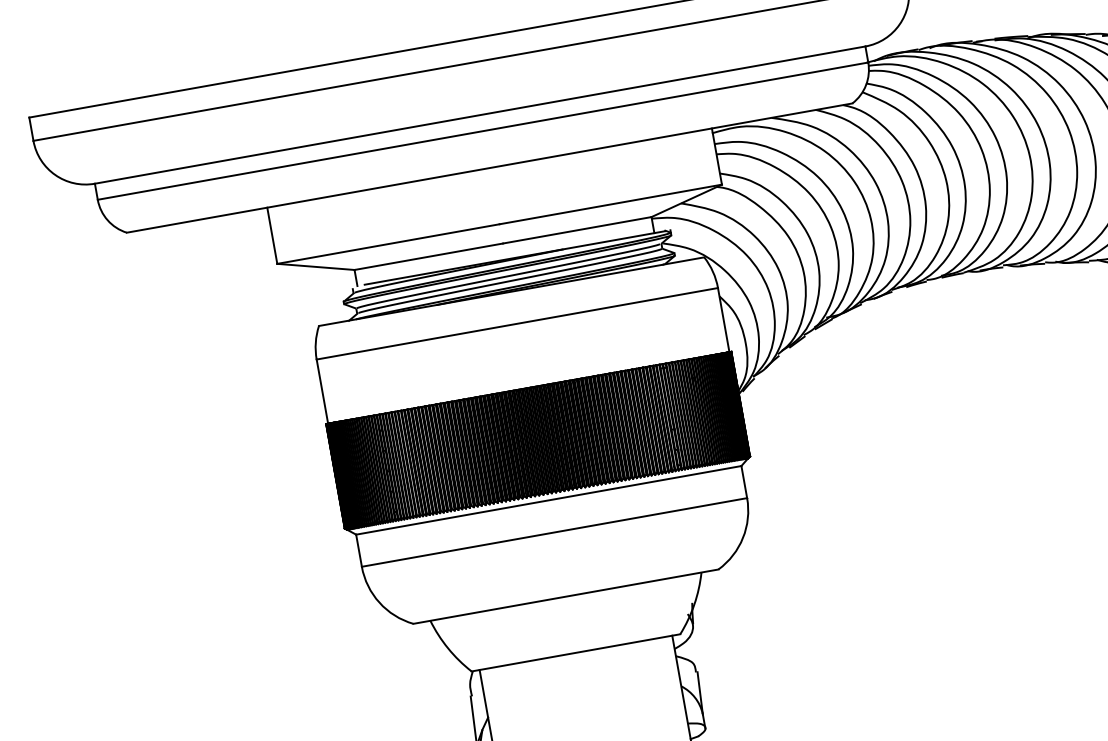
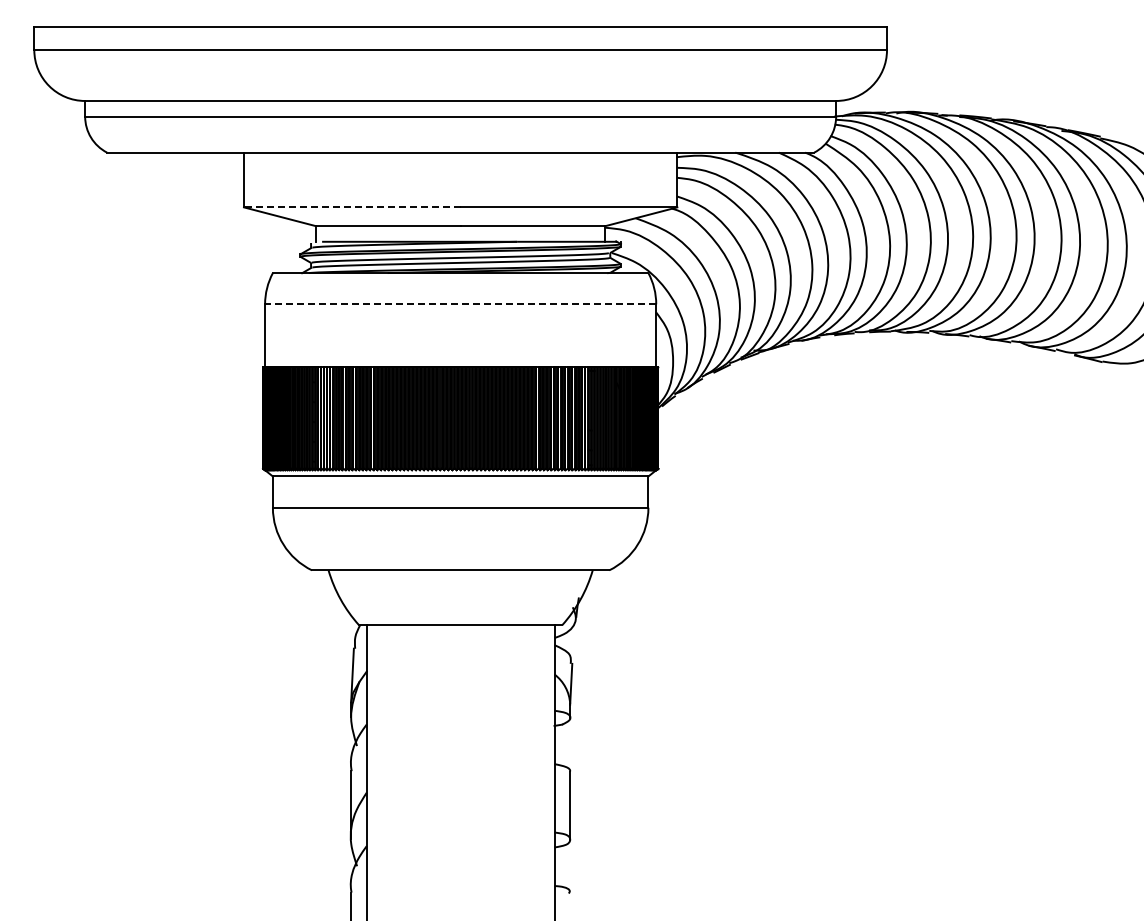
line: (387, 244) -> (351, 207), solid -> dashed
line: (517, 323) -> (460, 304), solid -> dashed

